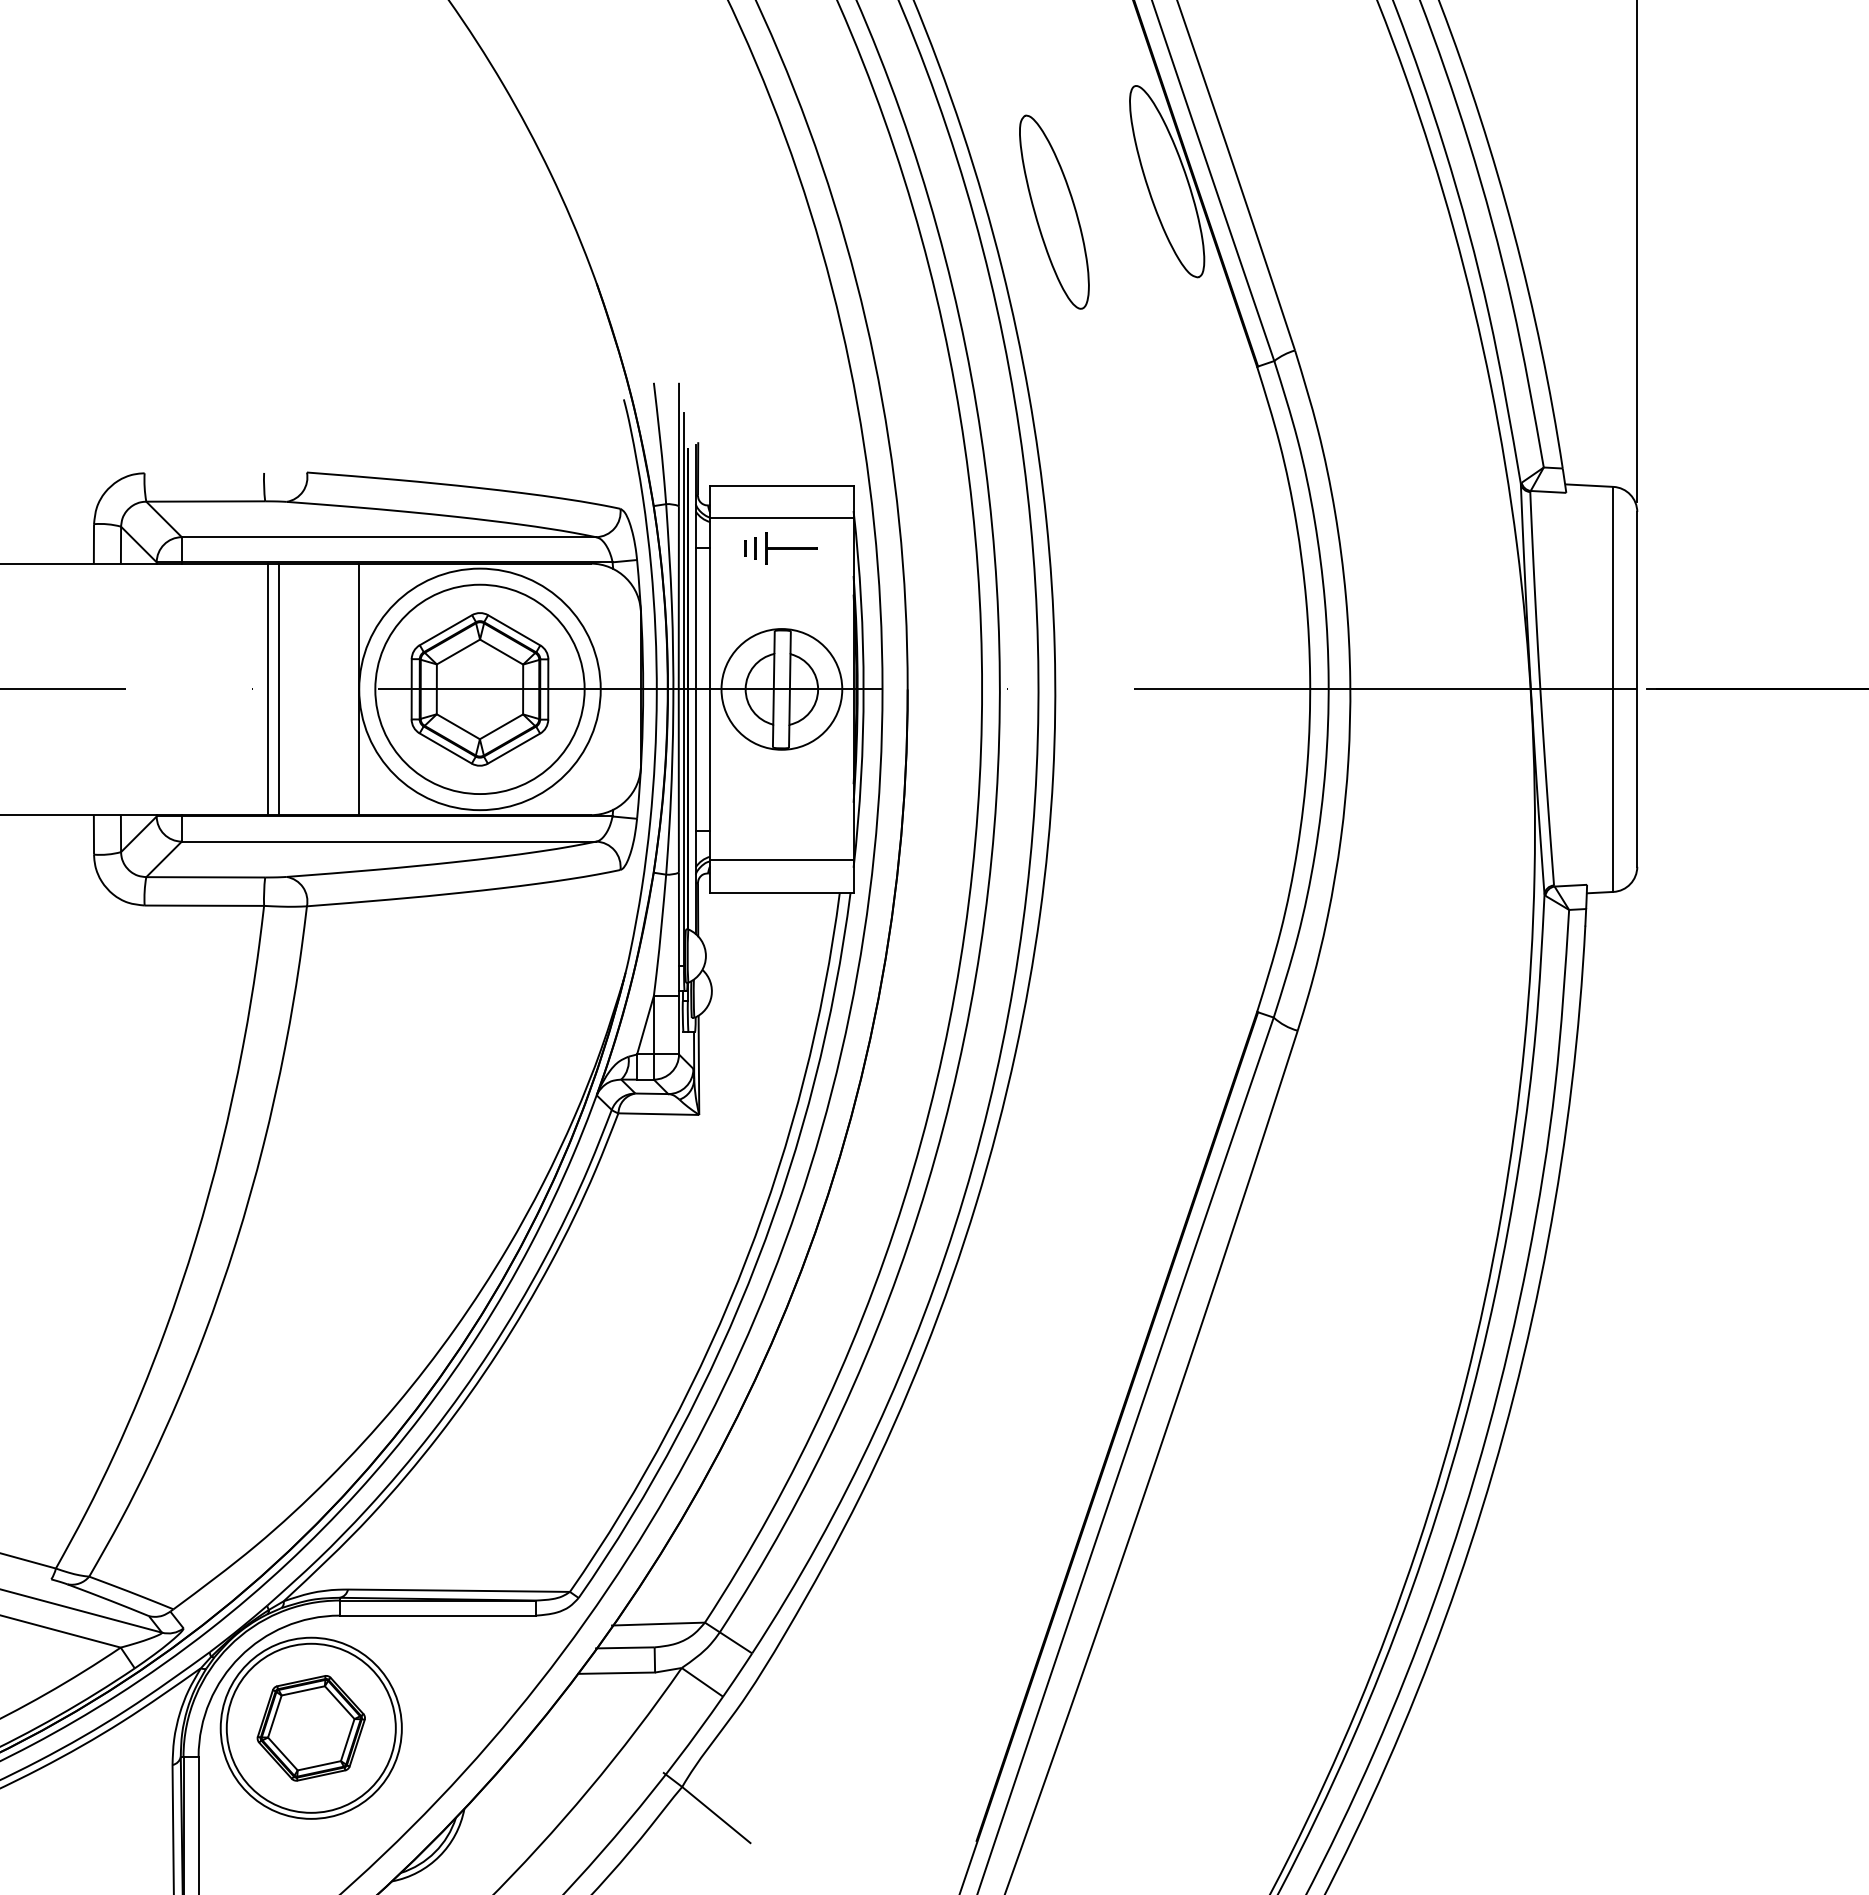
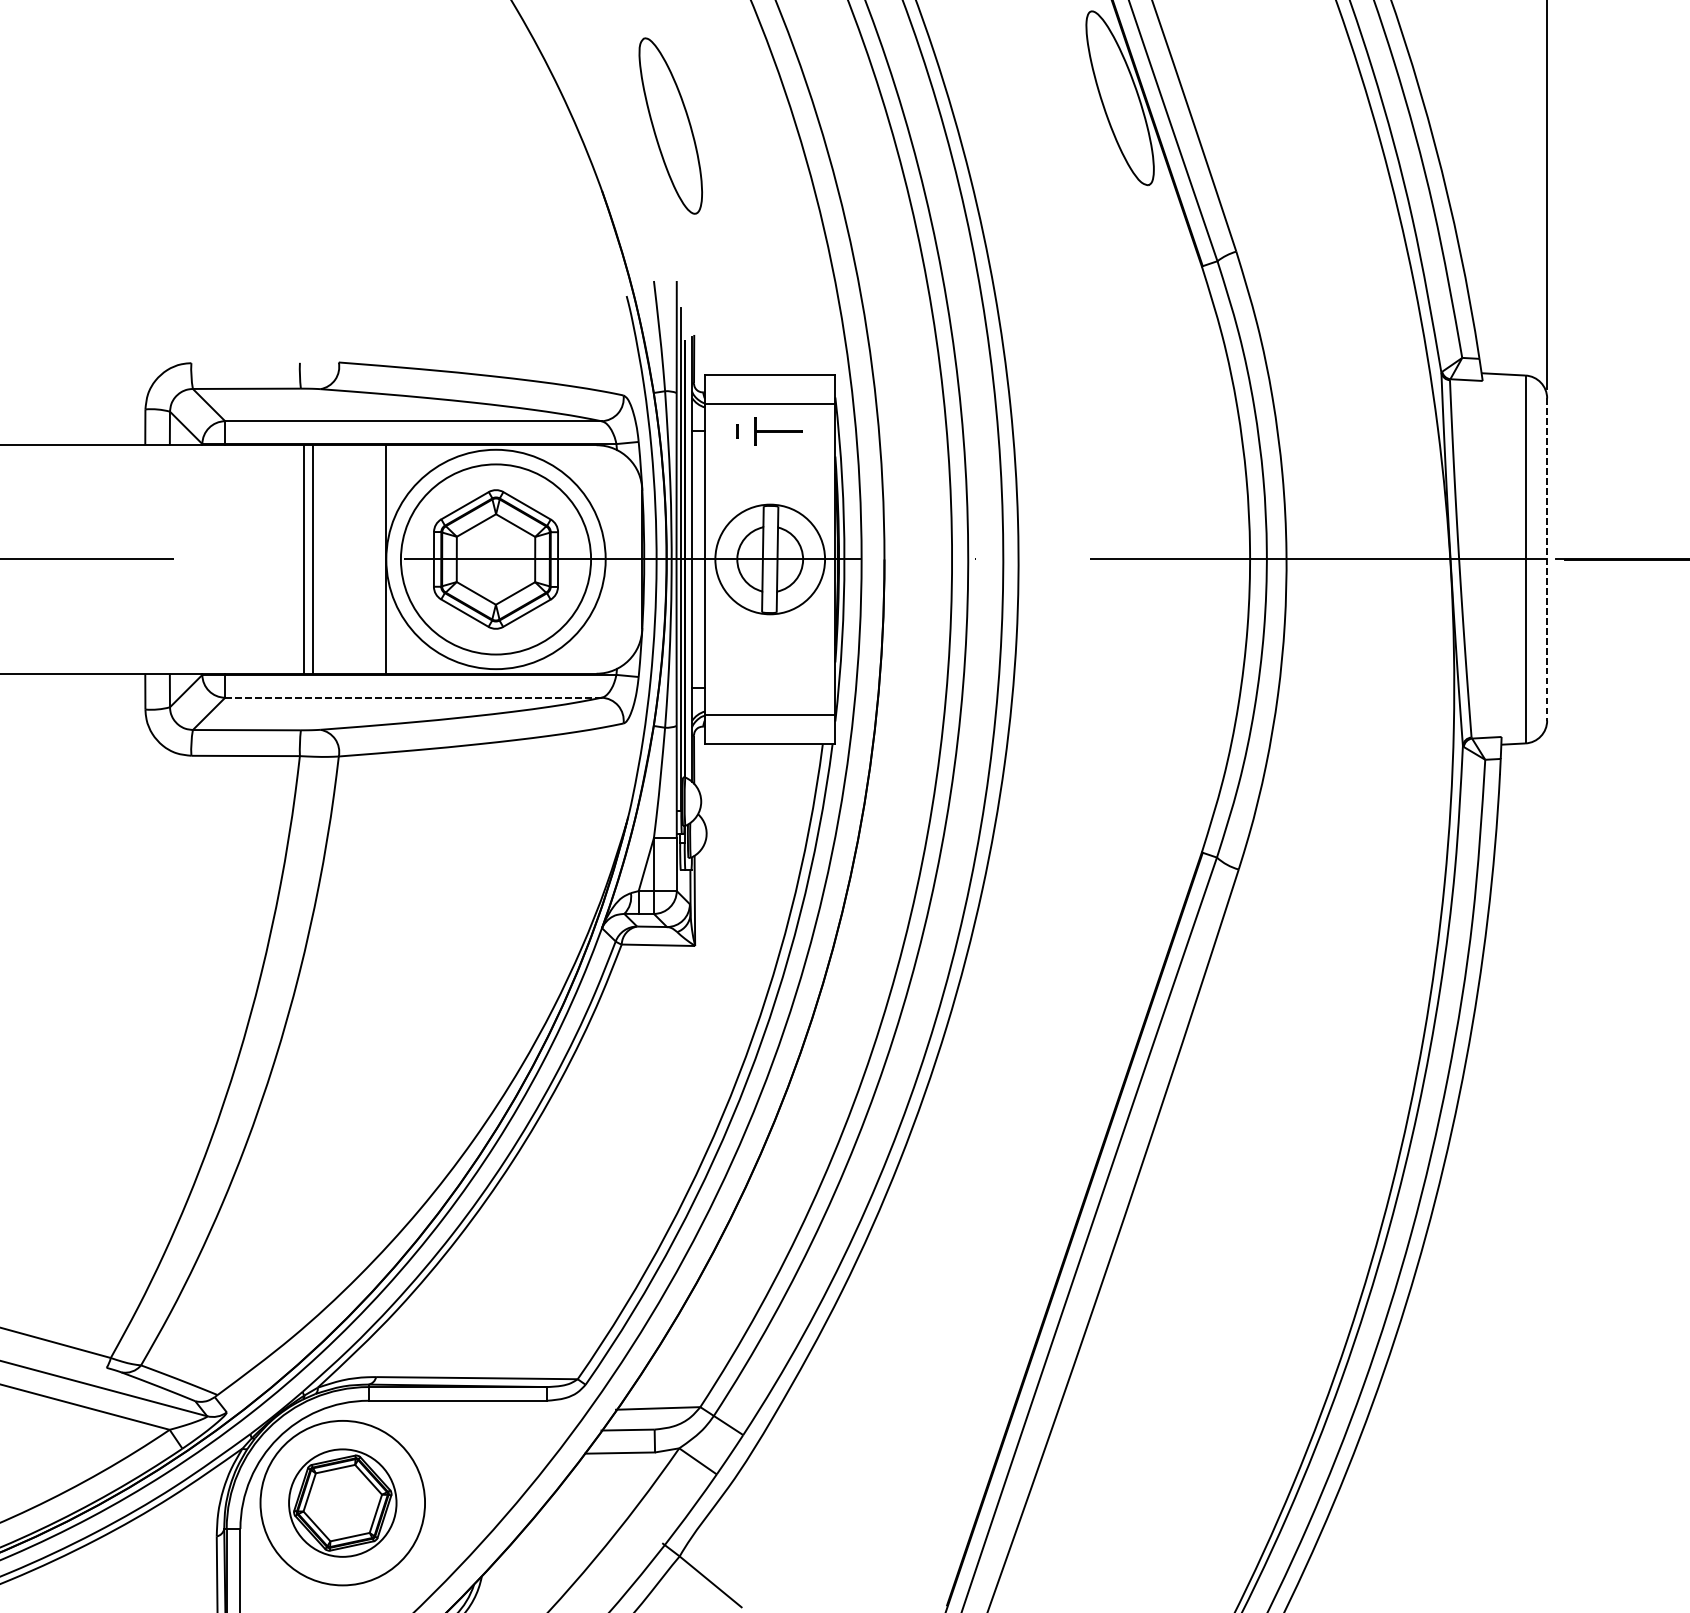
part: (1054, 211) -> (670, 125), moved
line: (755, 548) -> (746, 431), removed
line: (1637, 689) -> (1547, 559), solid -> dashed
line: (388, 841) -> (412, 697), solid -> dashed
circle: (310, 1727) -> (342, 1502), size x0.7

